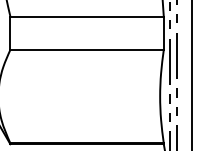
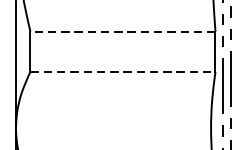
line: (87, 16) -> (123, 31), solid -> dashed
line: (87, 49) -> (123, 71), solid -> dashed

